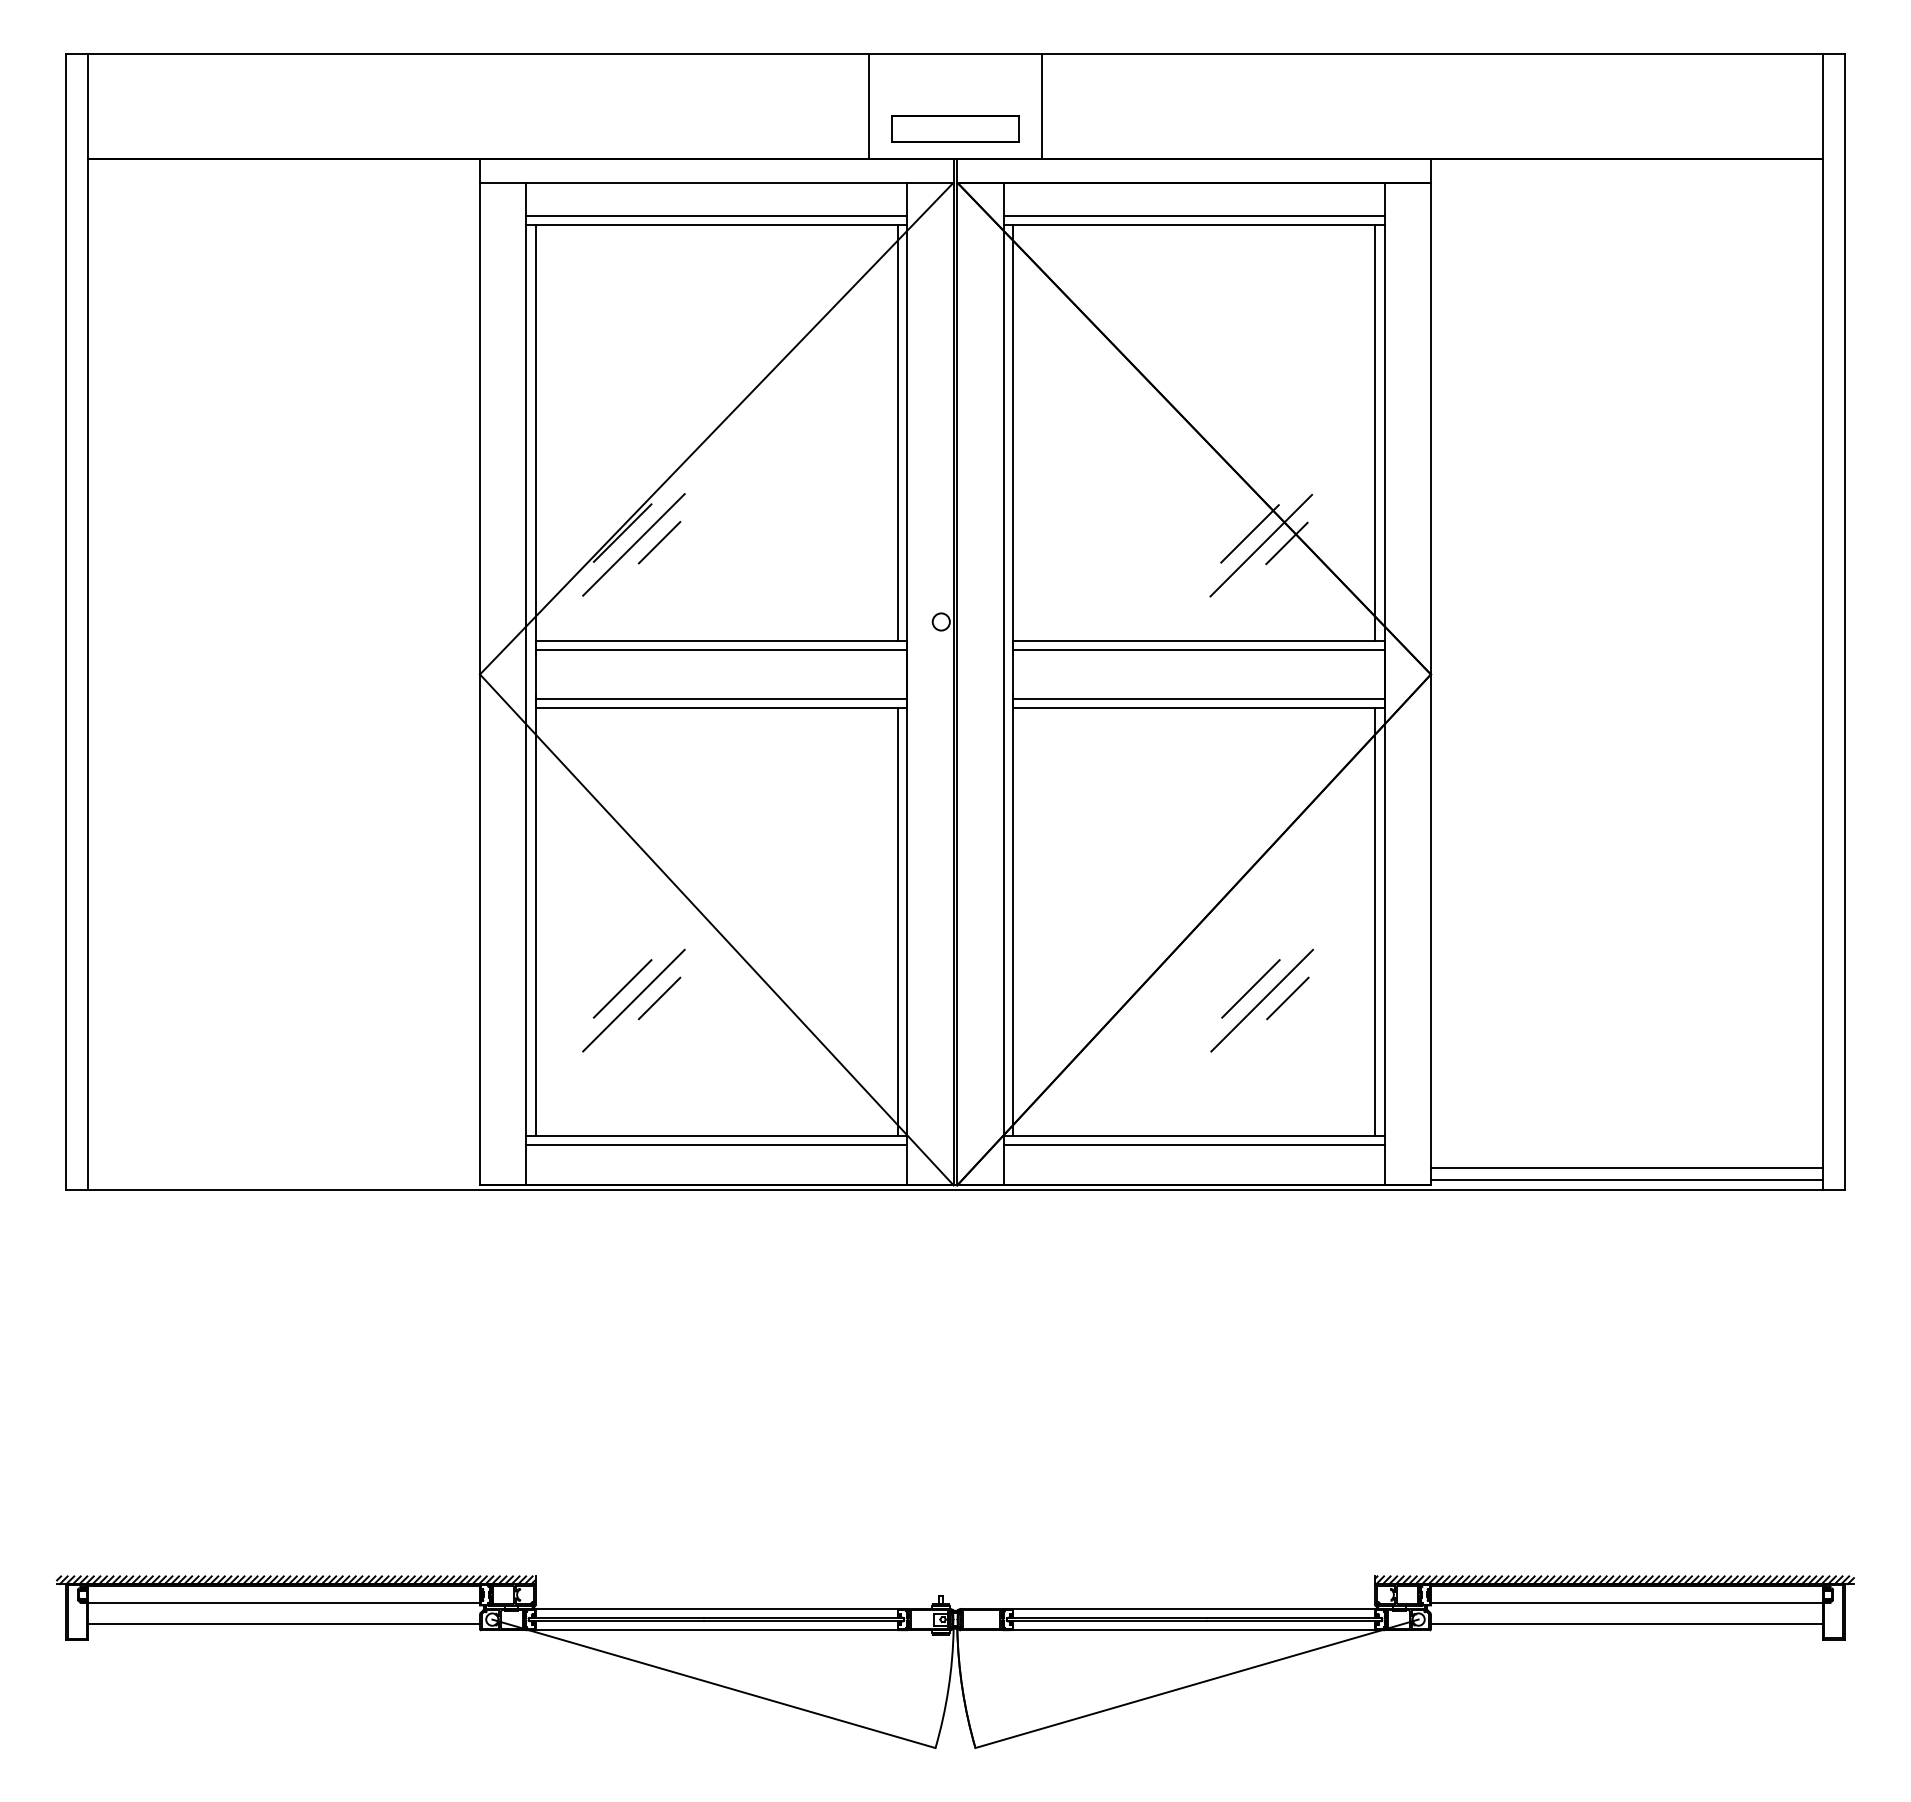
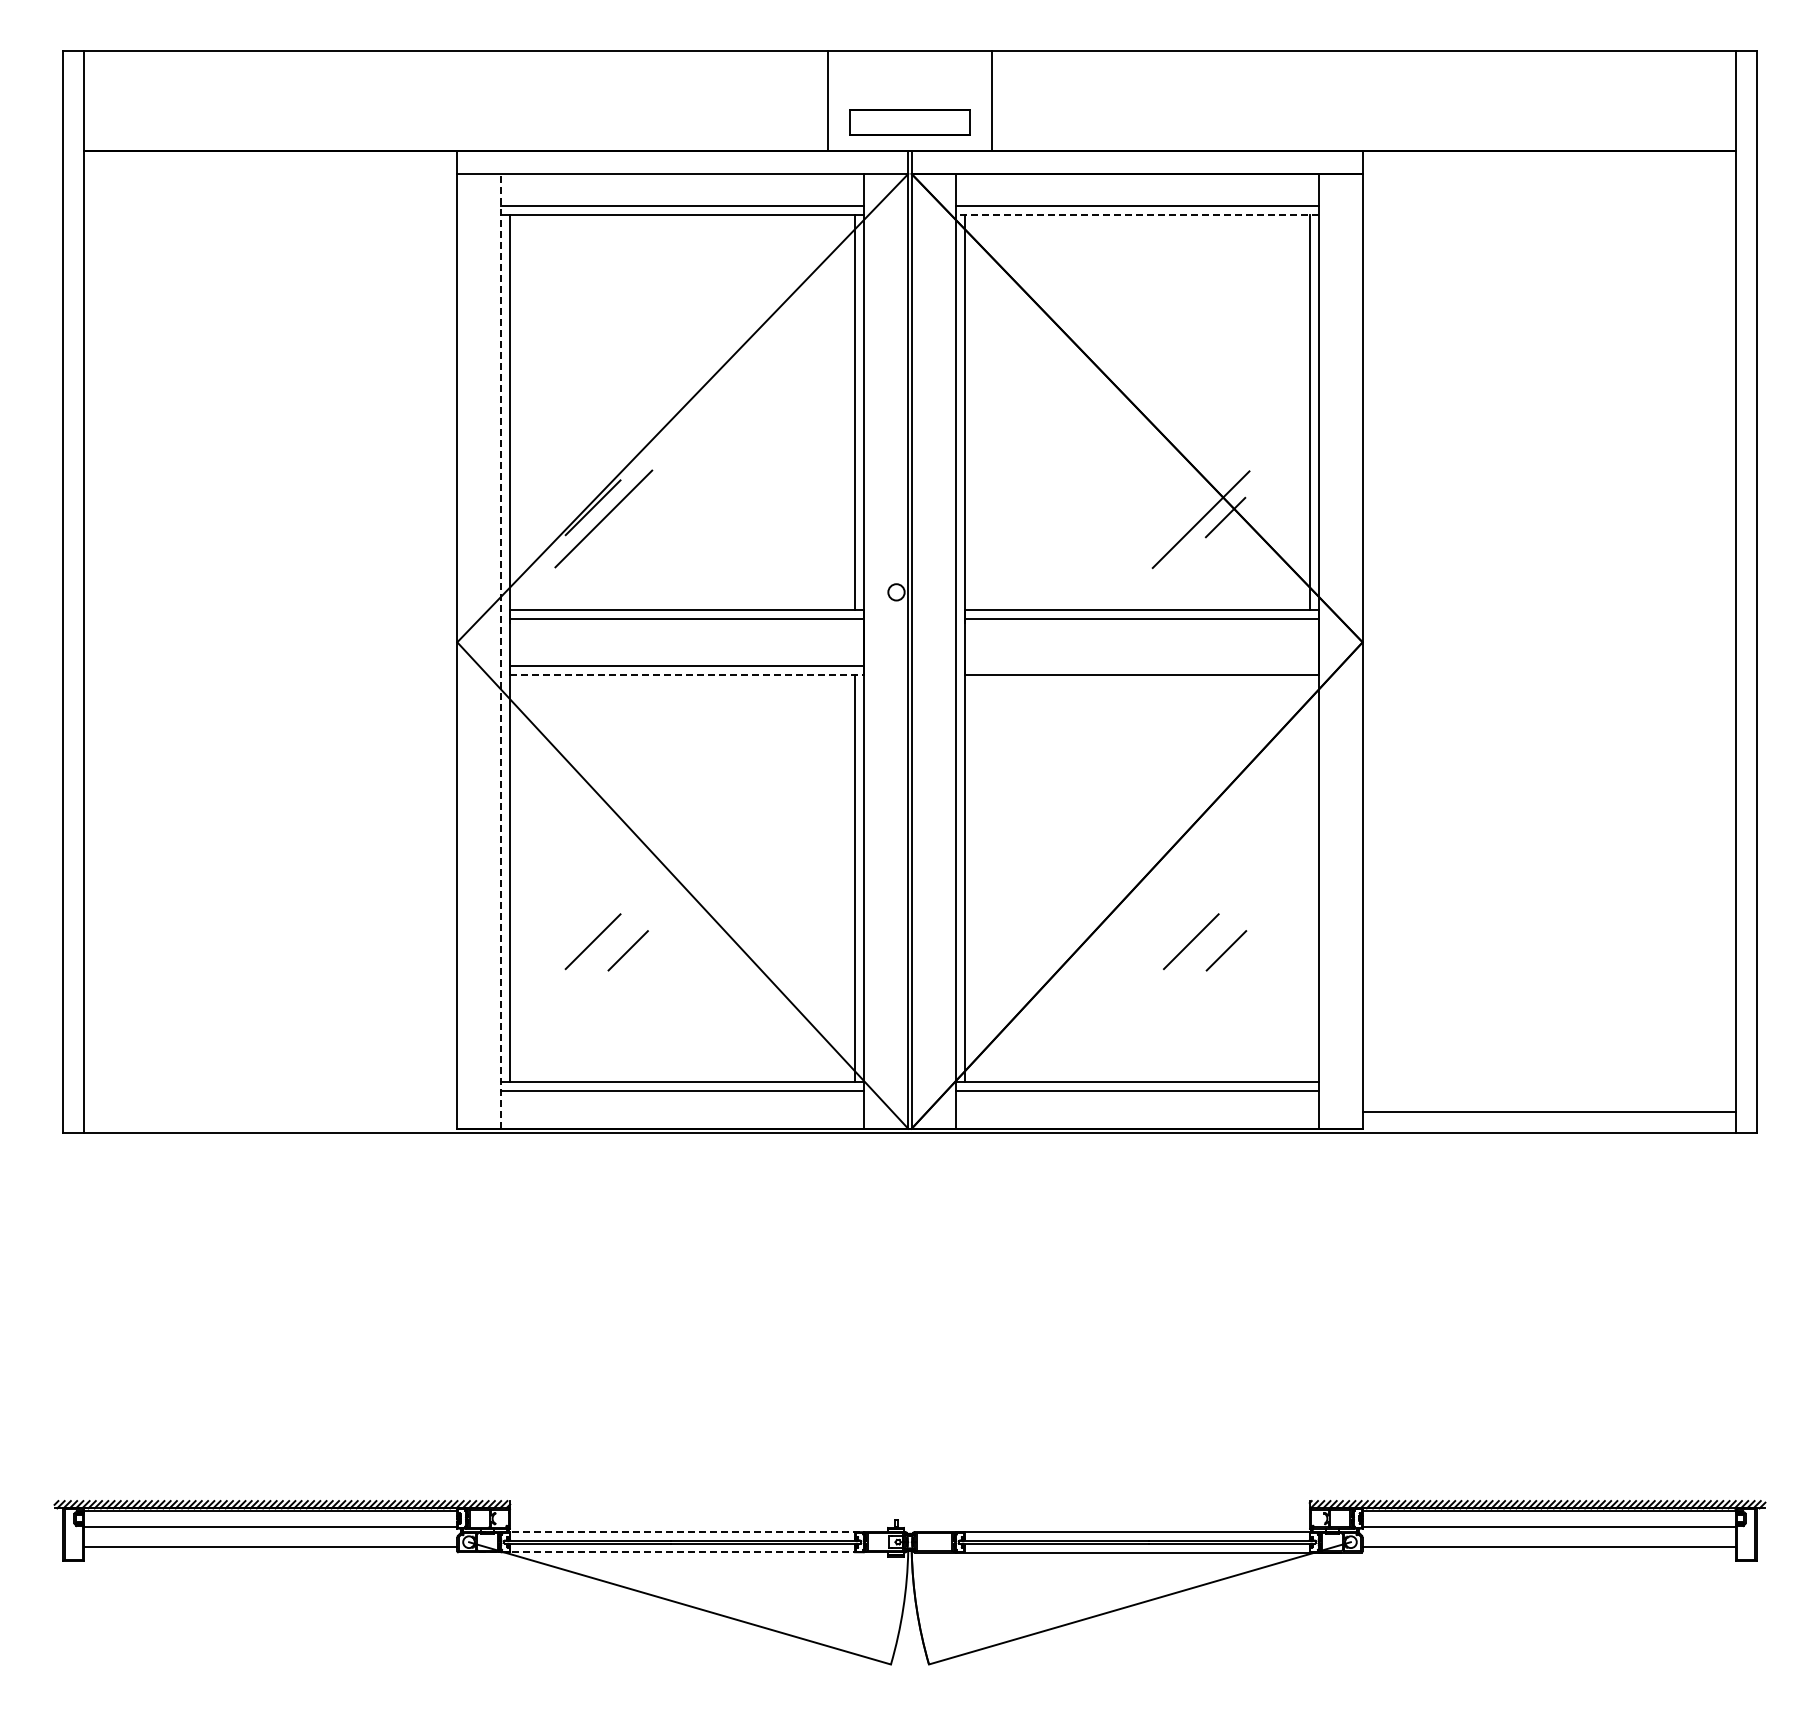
line: (1193, 225) -> (1136, 214), solid -> dashed
line: (1250, 533) -> (1190, 508), removed
line: (658, 542) -> (627, 516), removed
line: (526, 683) -> (501, 650), solid -> dashed
line: (1198, 698) -> (1141, 665), removed
line: (721, 708) -> (687, 674), solid -> dashed
line: (1375, 921) -> (1309, 877), removed
line: (633, 1000) -> (603, 952), removed
line: (1261, 1000) -> (1201, 952), removed
line: (1627, 1179) -> (1549, 1123), removed
line: (706, 1608) -> (672, 1531), solid -> dashed
line: (706, 1630) -> (672, 1552), solid -> dashed

